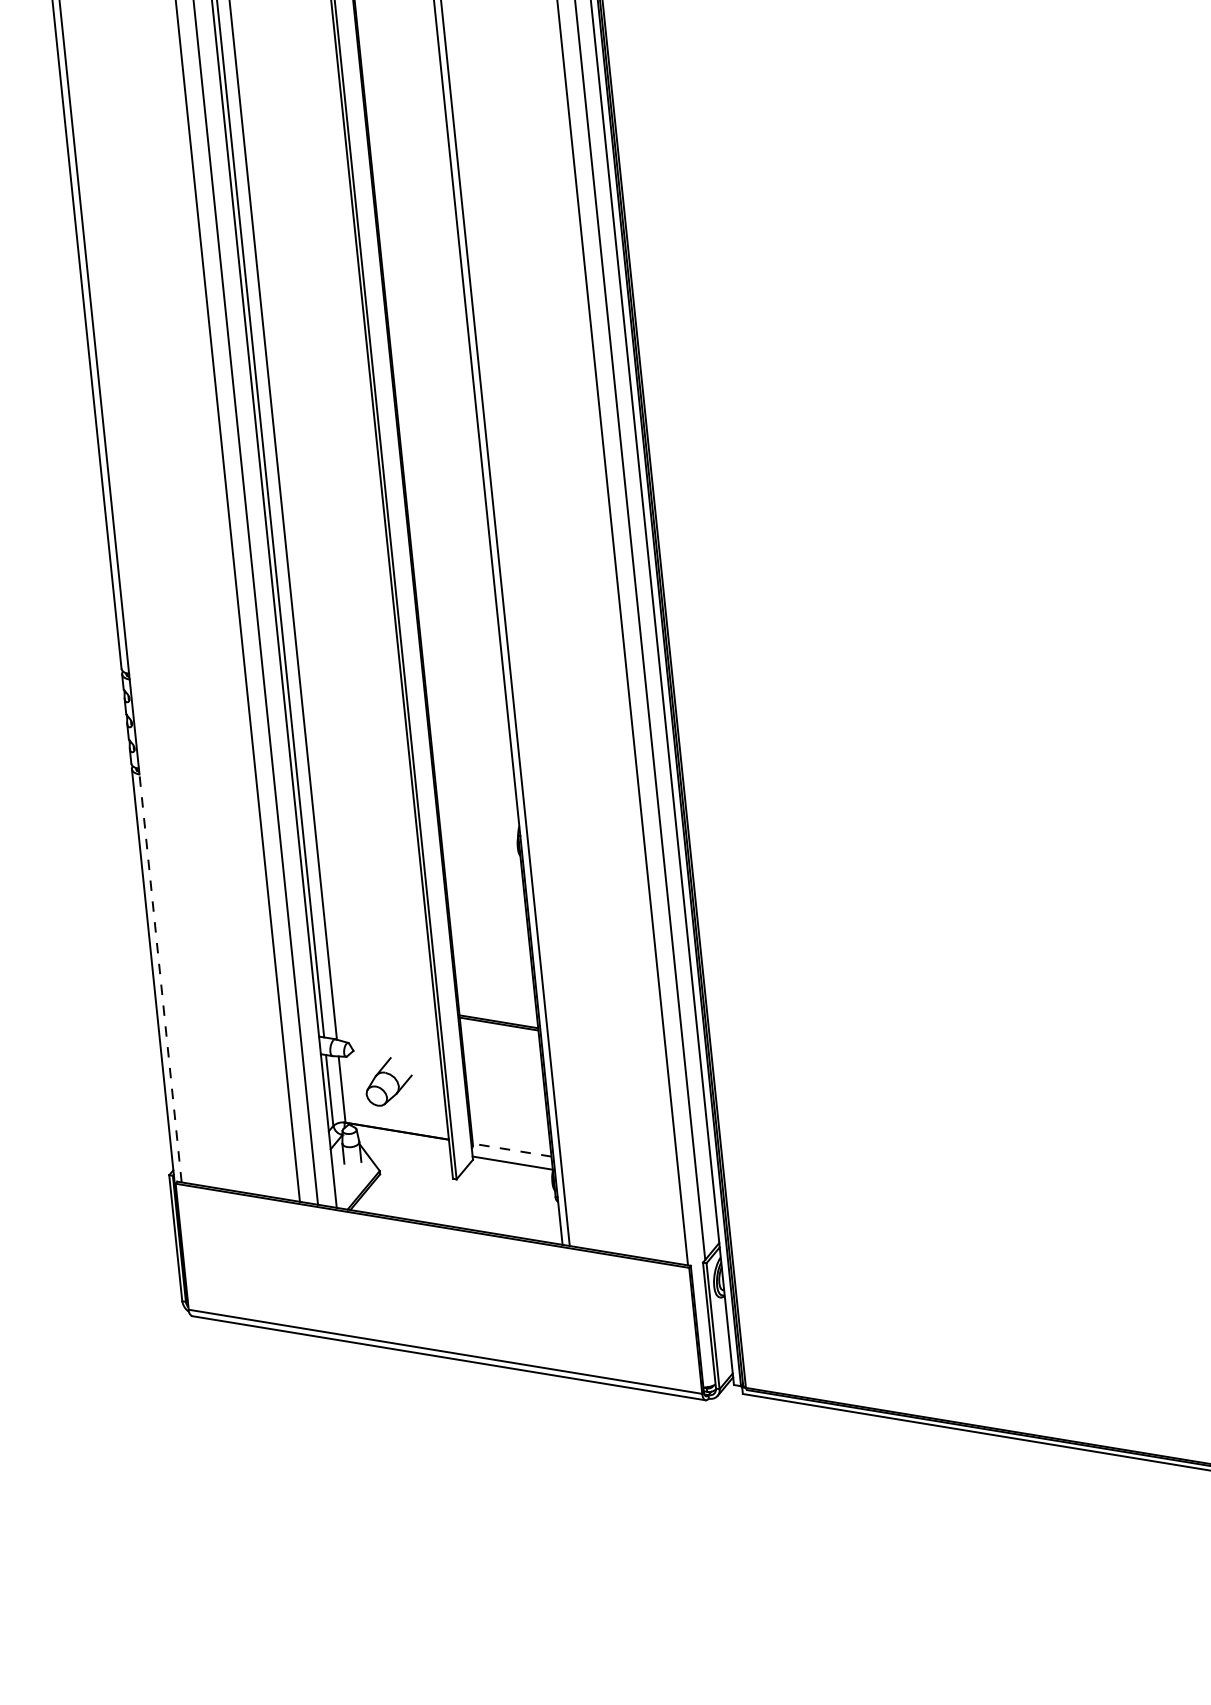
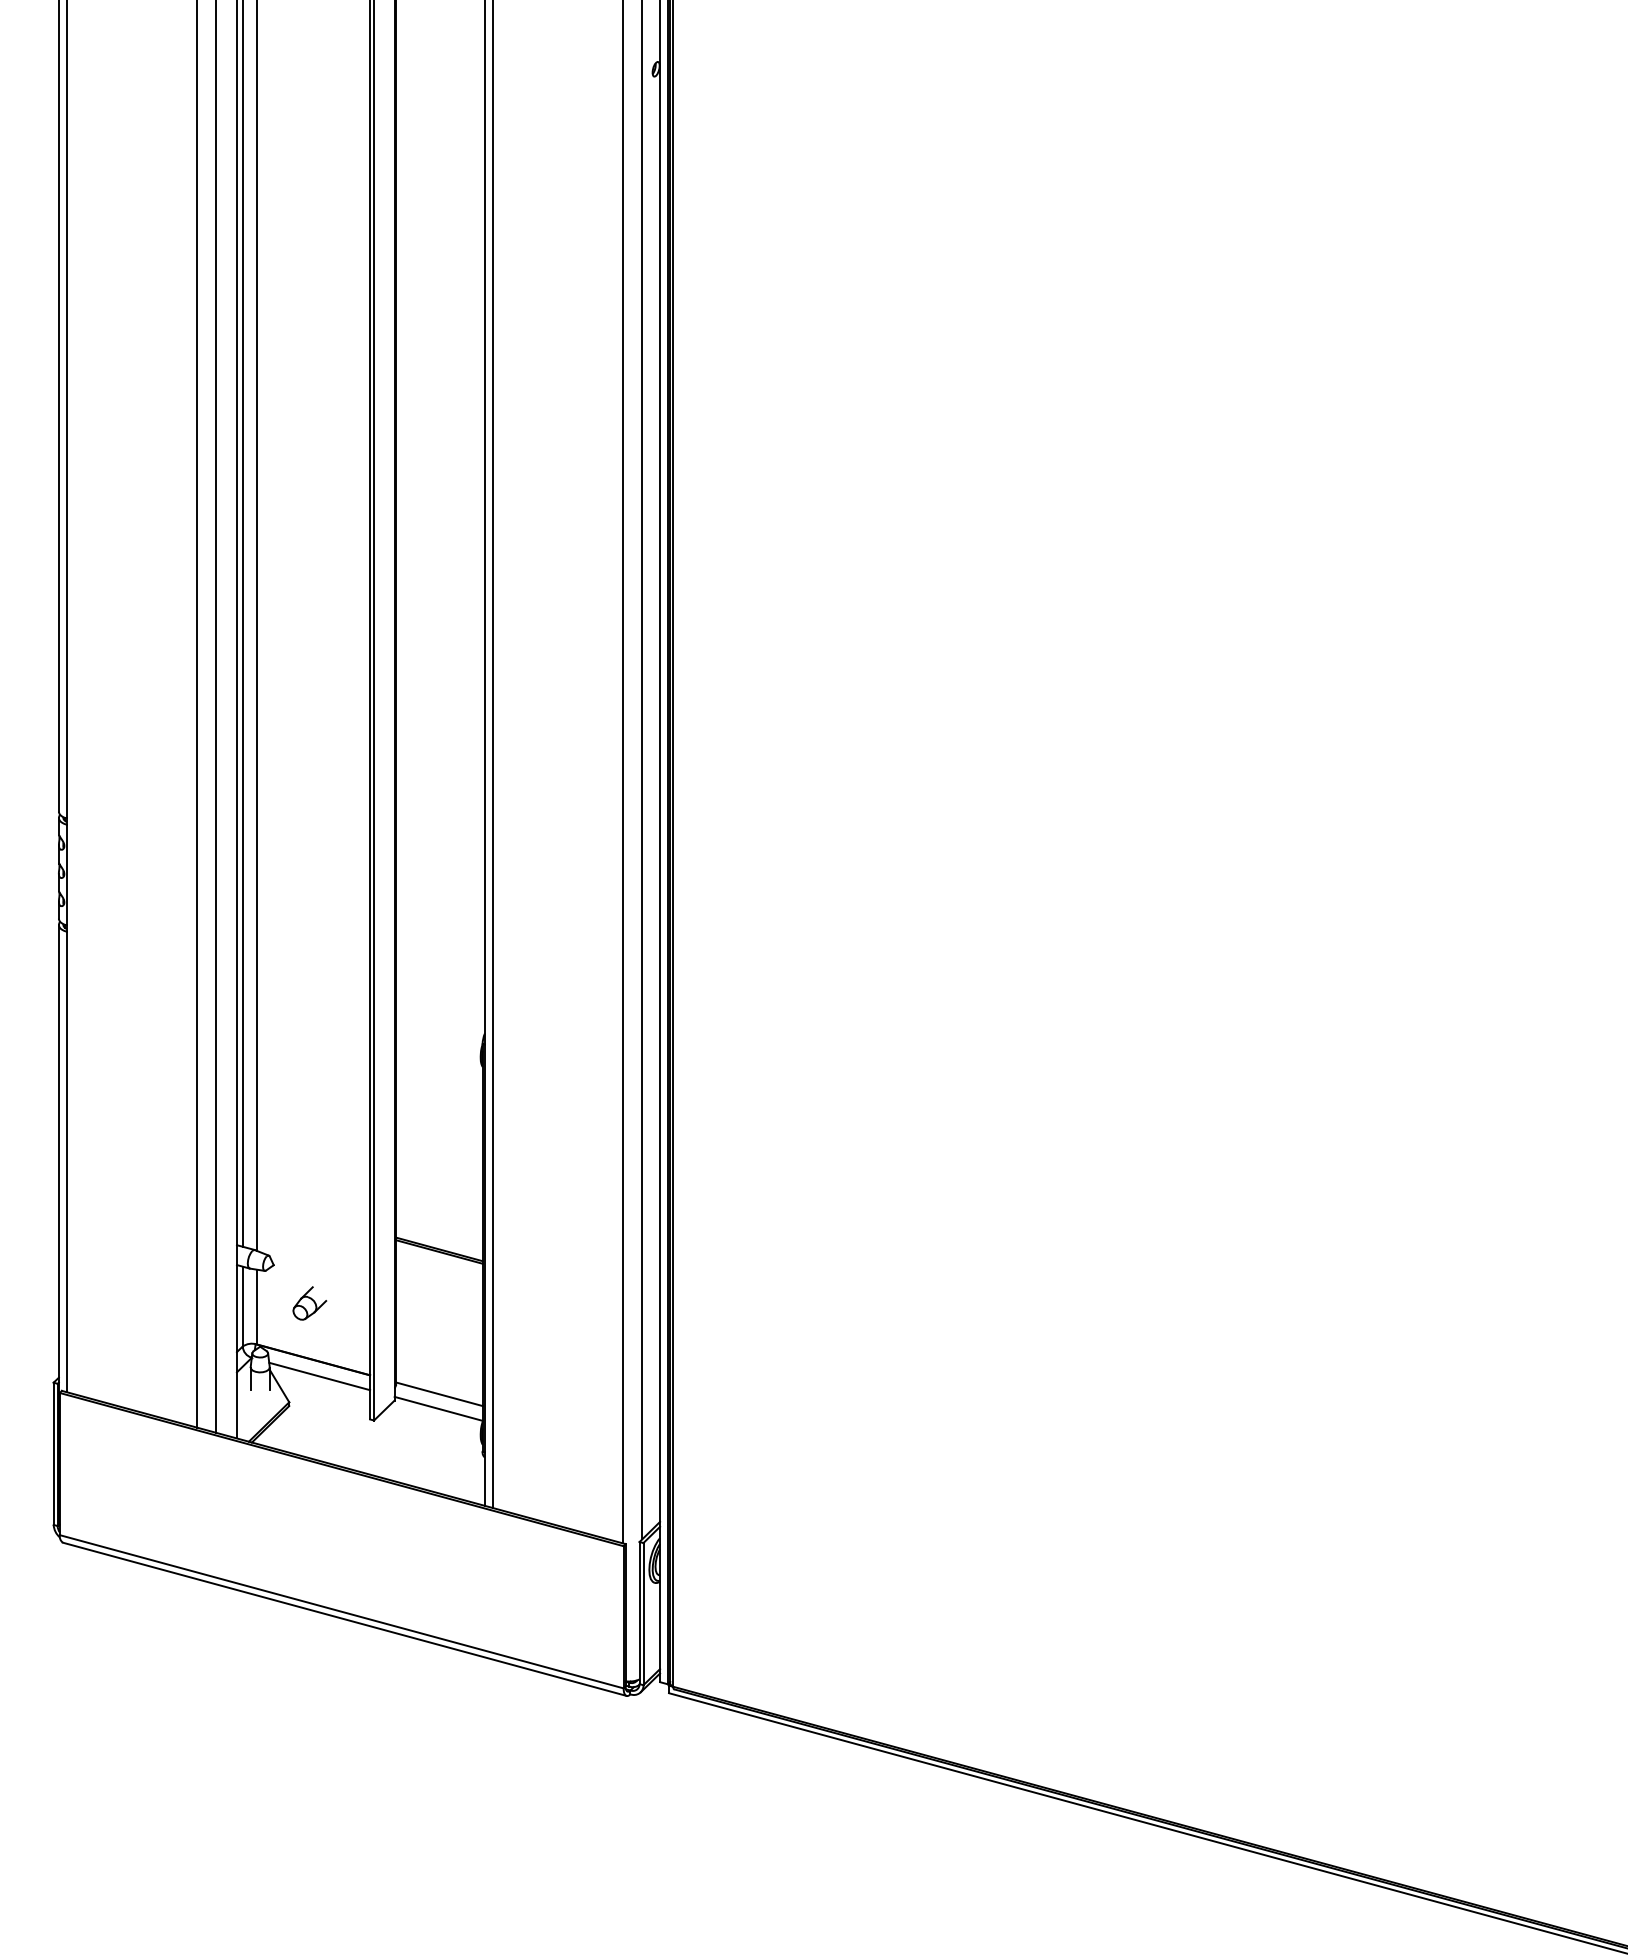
line: (160, 978) -> (66, 1161), dashed -> solid
part: (388, 1081) -> (309, 1303), size x0.62
line: (404, 1145) -> (319, 1376), added
line: (512, 1150) -> (439, 1394), dashed -> solid

